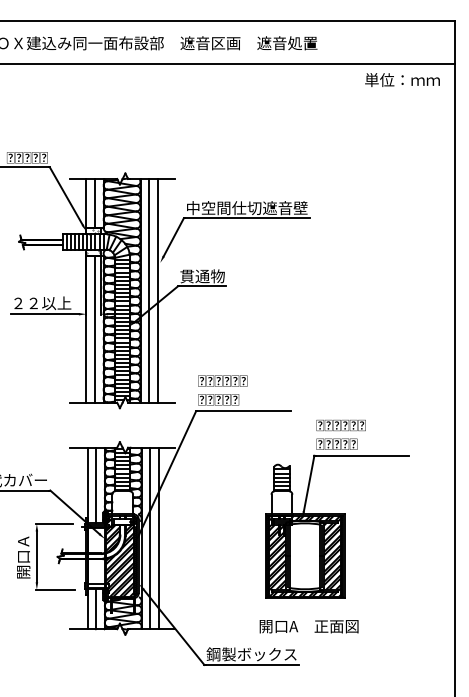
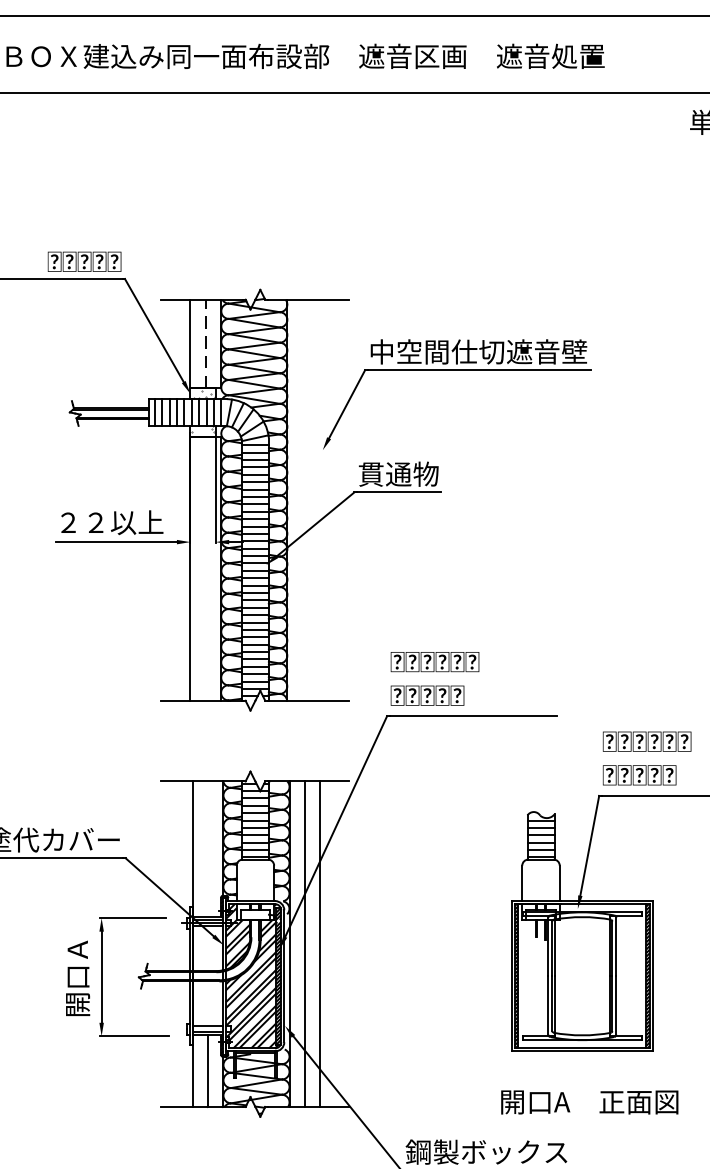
line: (95, 203) -> (206, 343), solid -> dashed
line: (149, 290) -> (303, 499), removed
line: (157, 290) -> (317, 499), removed
line: (95, 328) -> (206, 567), removed
line: (96, 485) -> (208, 849), removed
hatch: (304, 556) -> (581, 976), removed

